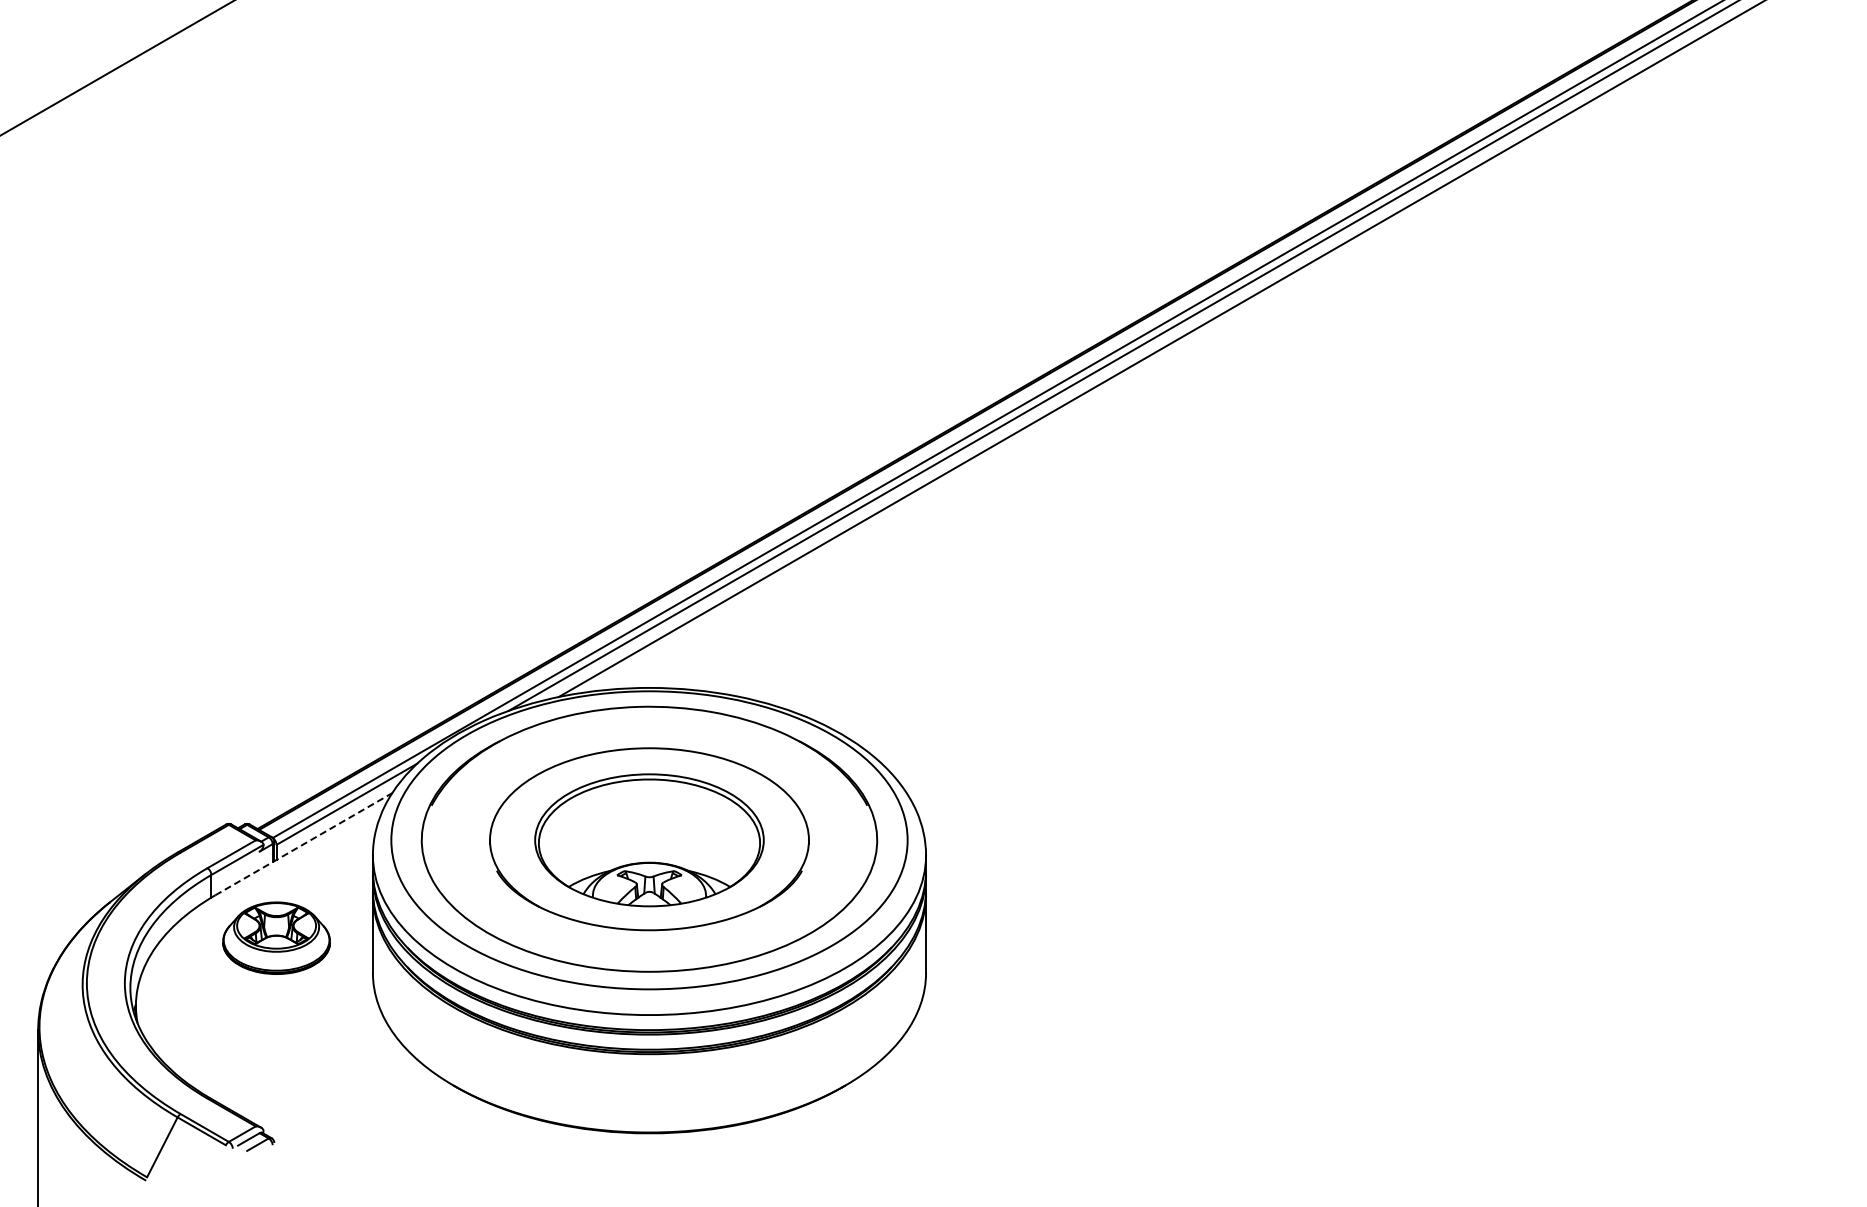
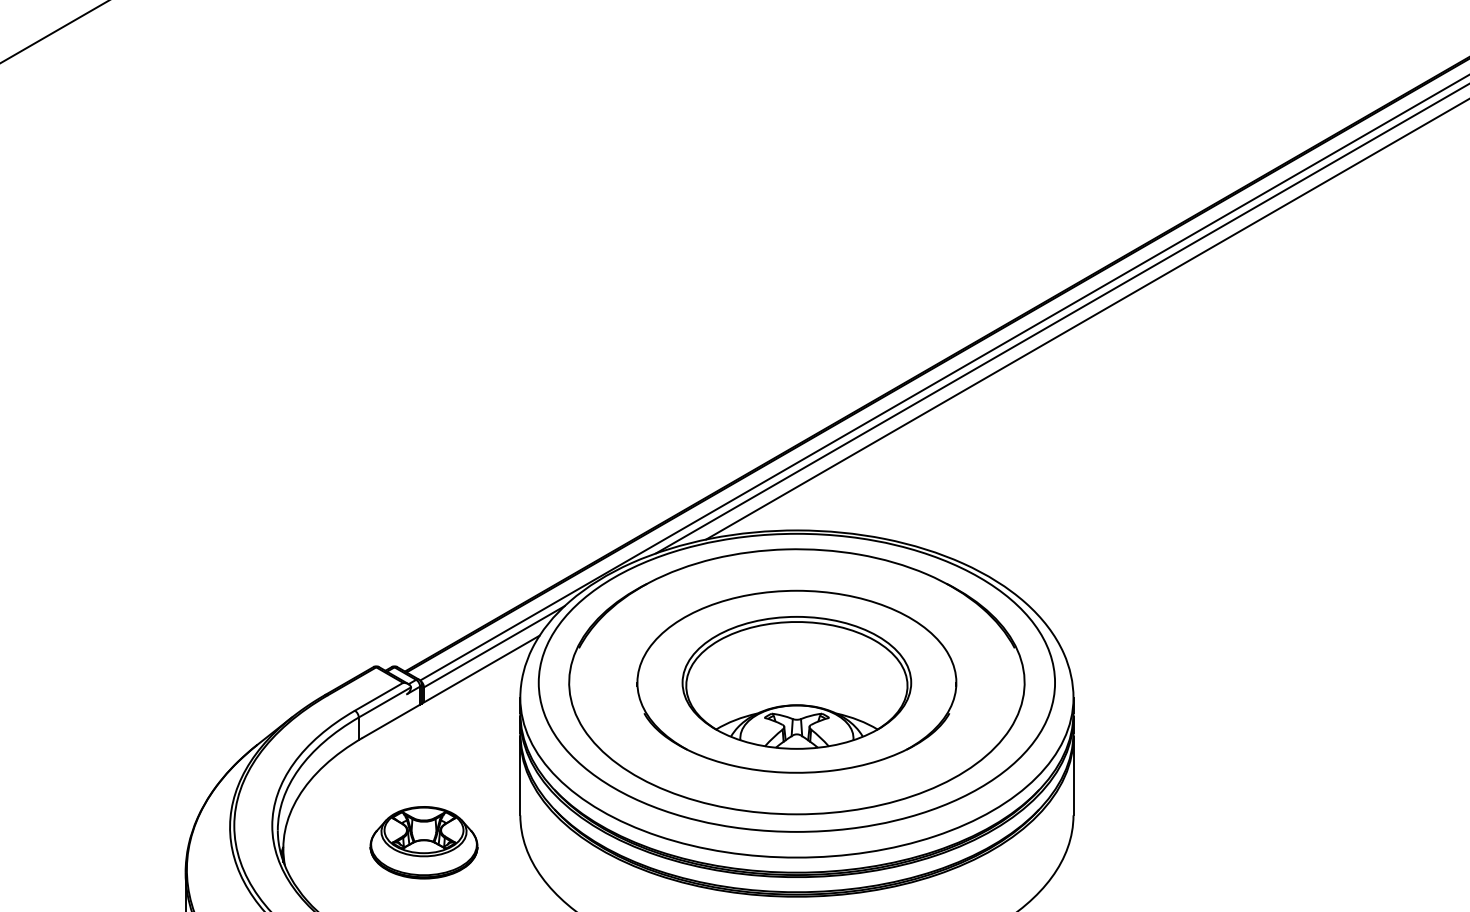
line: (304, 843) -> (451, 686), dashed -> solid
part: (276, 937) -> (423, 842), moved

